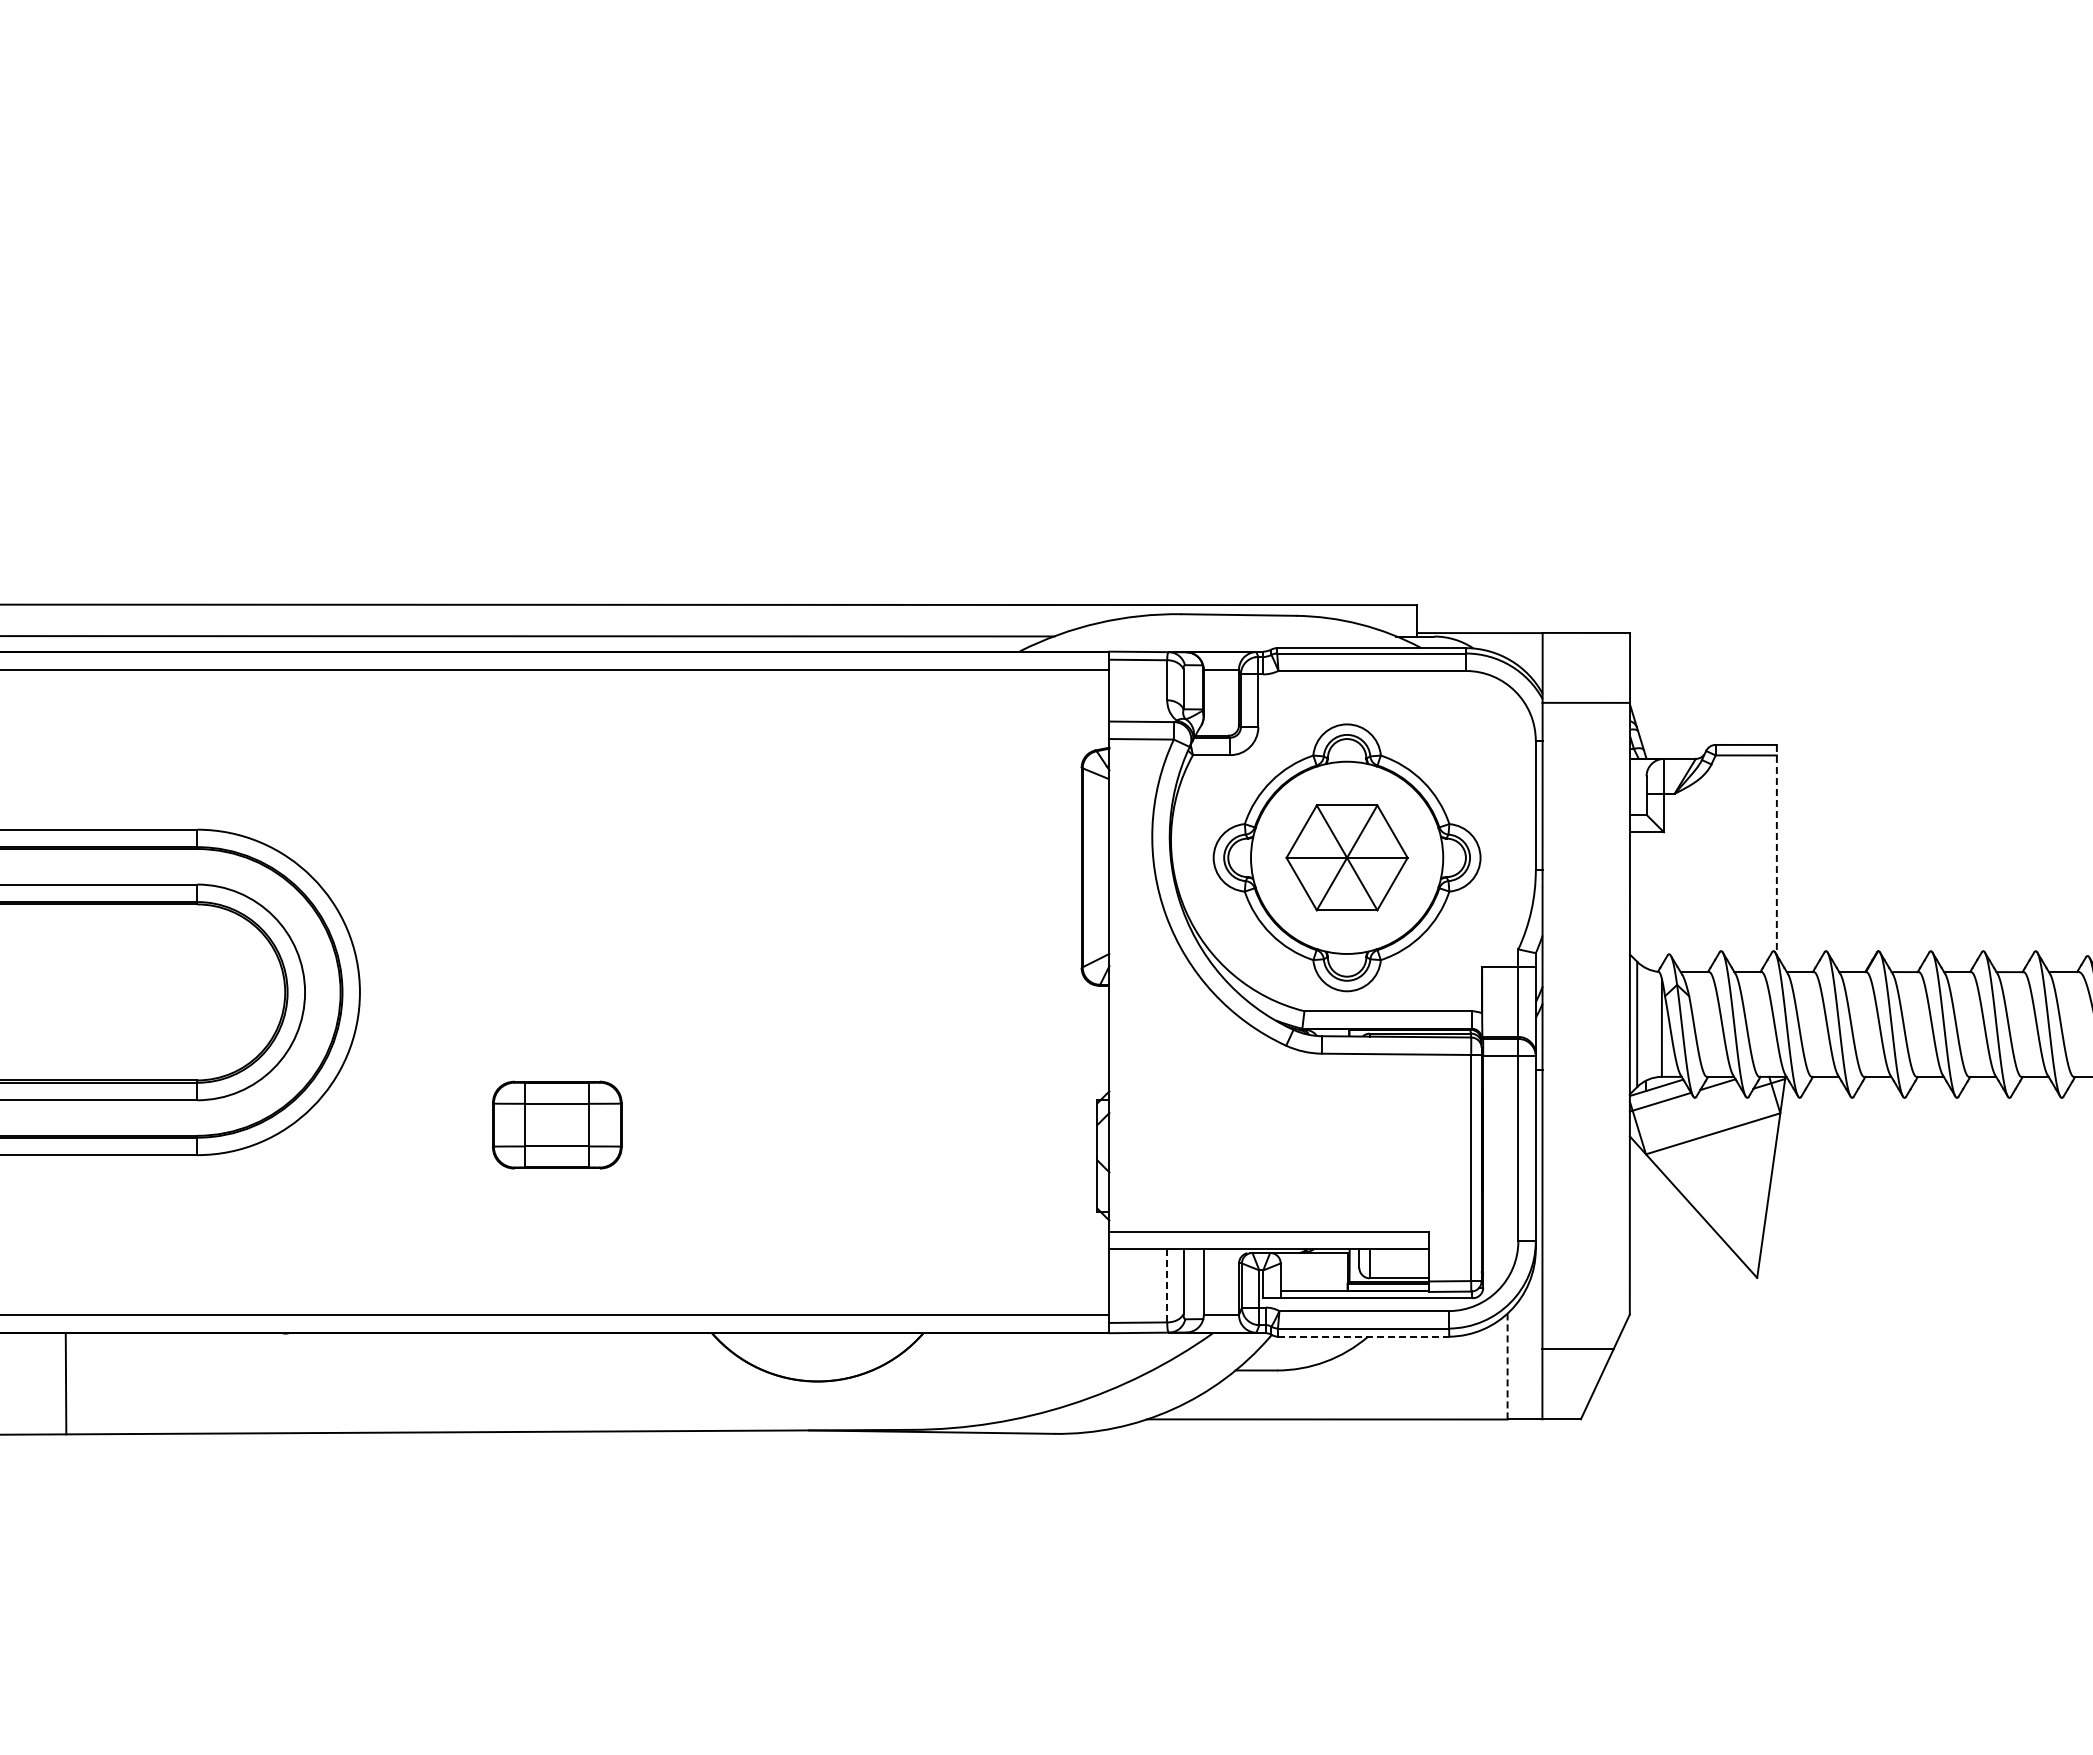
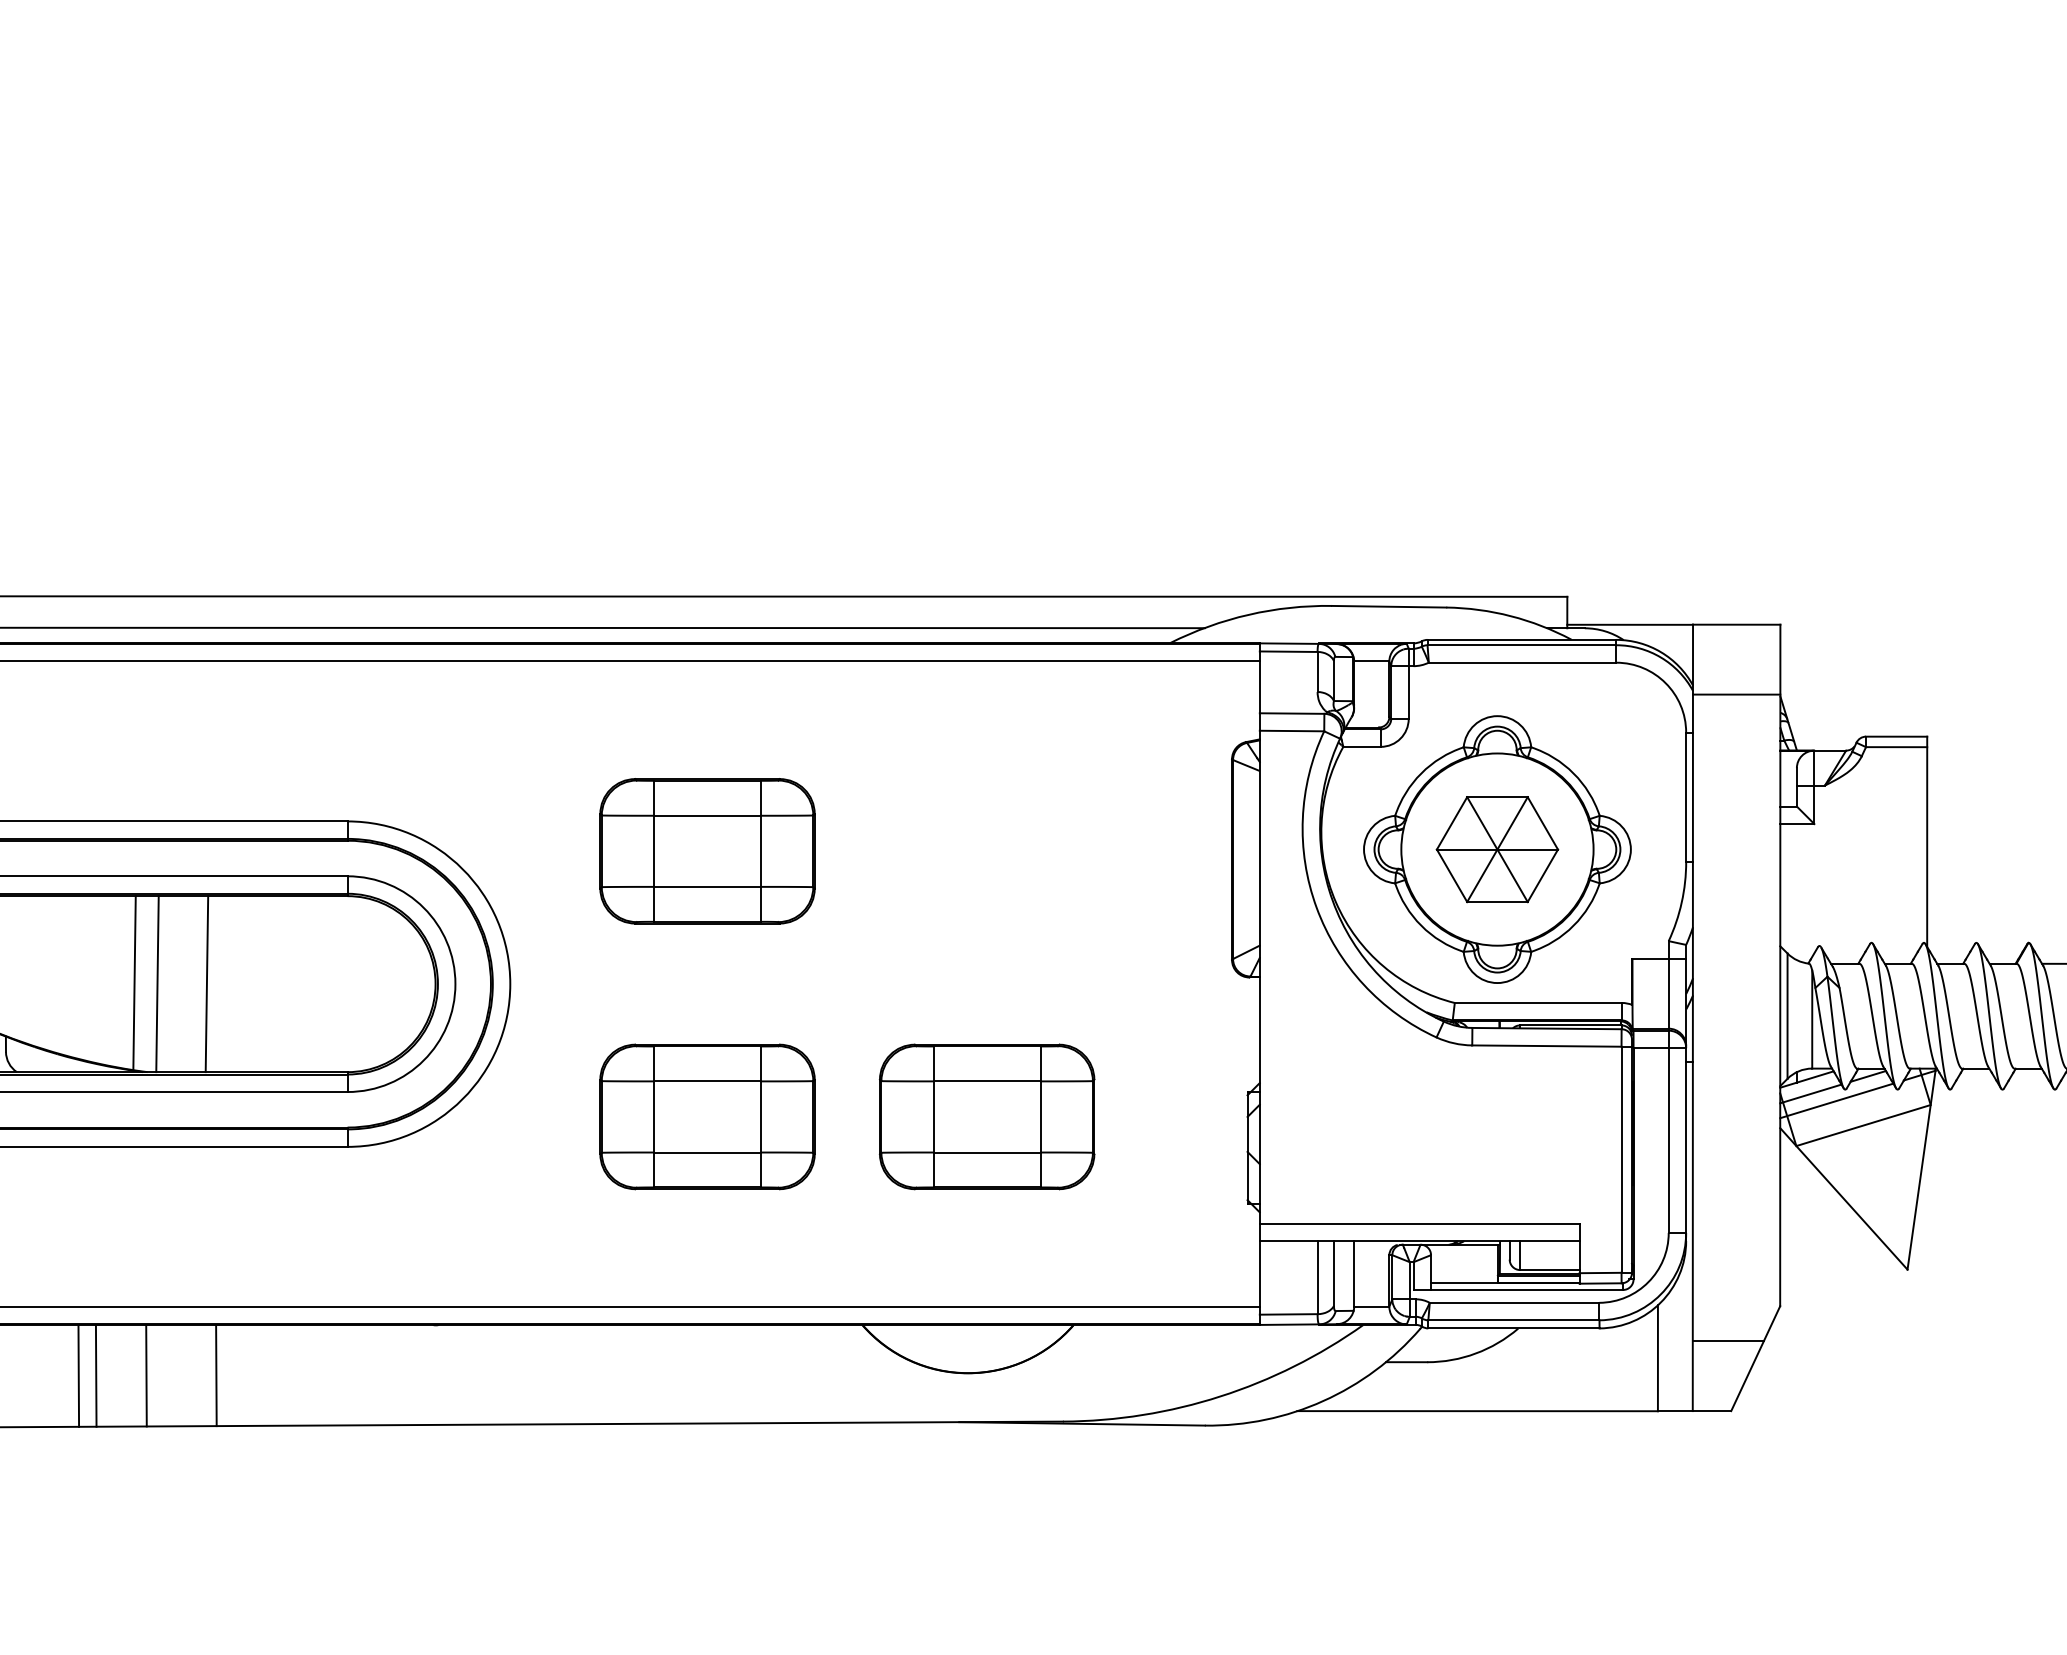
line: (1776, 850) -> (1926, 842), dashed -> solid
part: (557, 859) -> (707, 851), added
line: (6, 992) -> (156, 984), added
line: (56, 992) -> (206, 984), added
line: (1686, 1108) -> (1836, 1100), added
part: (557, 1124) -> (707, 1116), size x1.67
part: (836, 1124) -> (986, 1116), added
line: (1167, 1285) -> (1317, 1277), dashed -> solid
line: (1363, 1336) -> (1513, 1328), dashed -> solid
line: (1507, 1366) -> (1657, 1358), dashed -> solid

